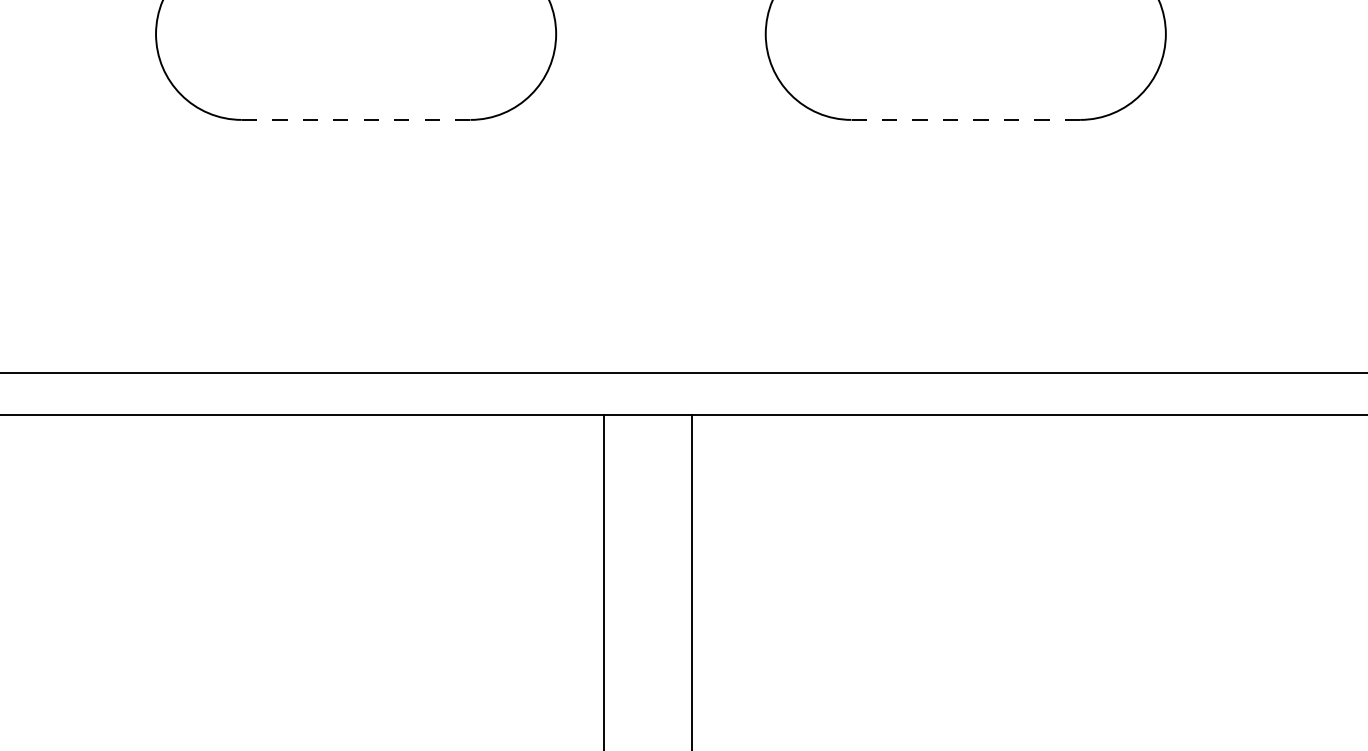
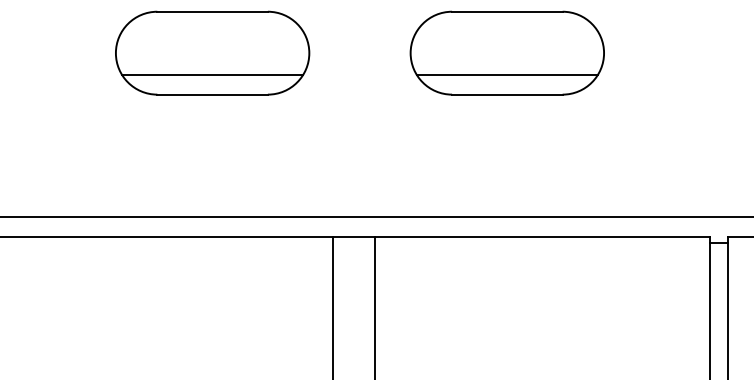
line: (355, 80) -> (212, 75), added
line: (966, 80) -> (507, 75), added
line: (357, 119) -> (213, 94), dashed -> solid
line: (966, 119) -> (507, 94), dashed -> solid

